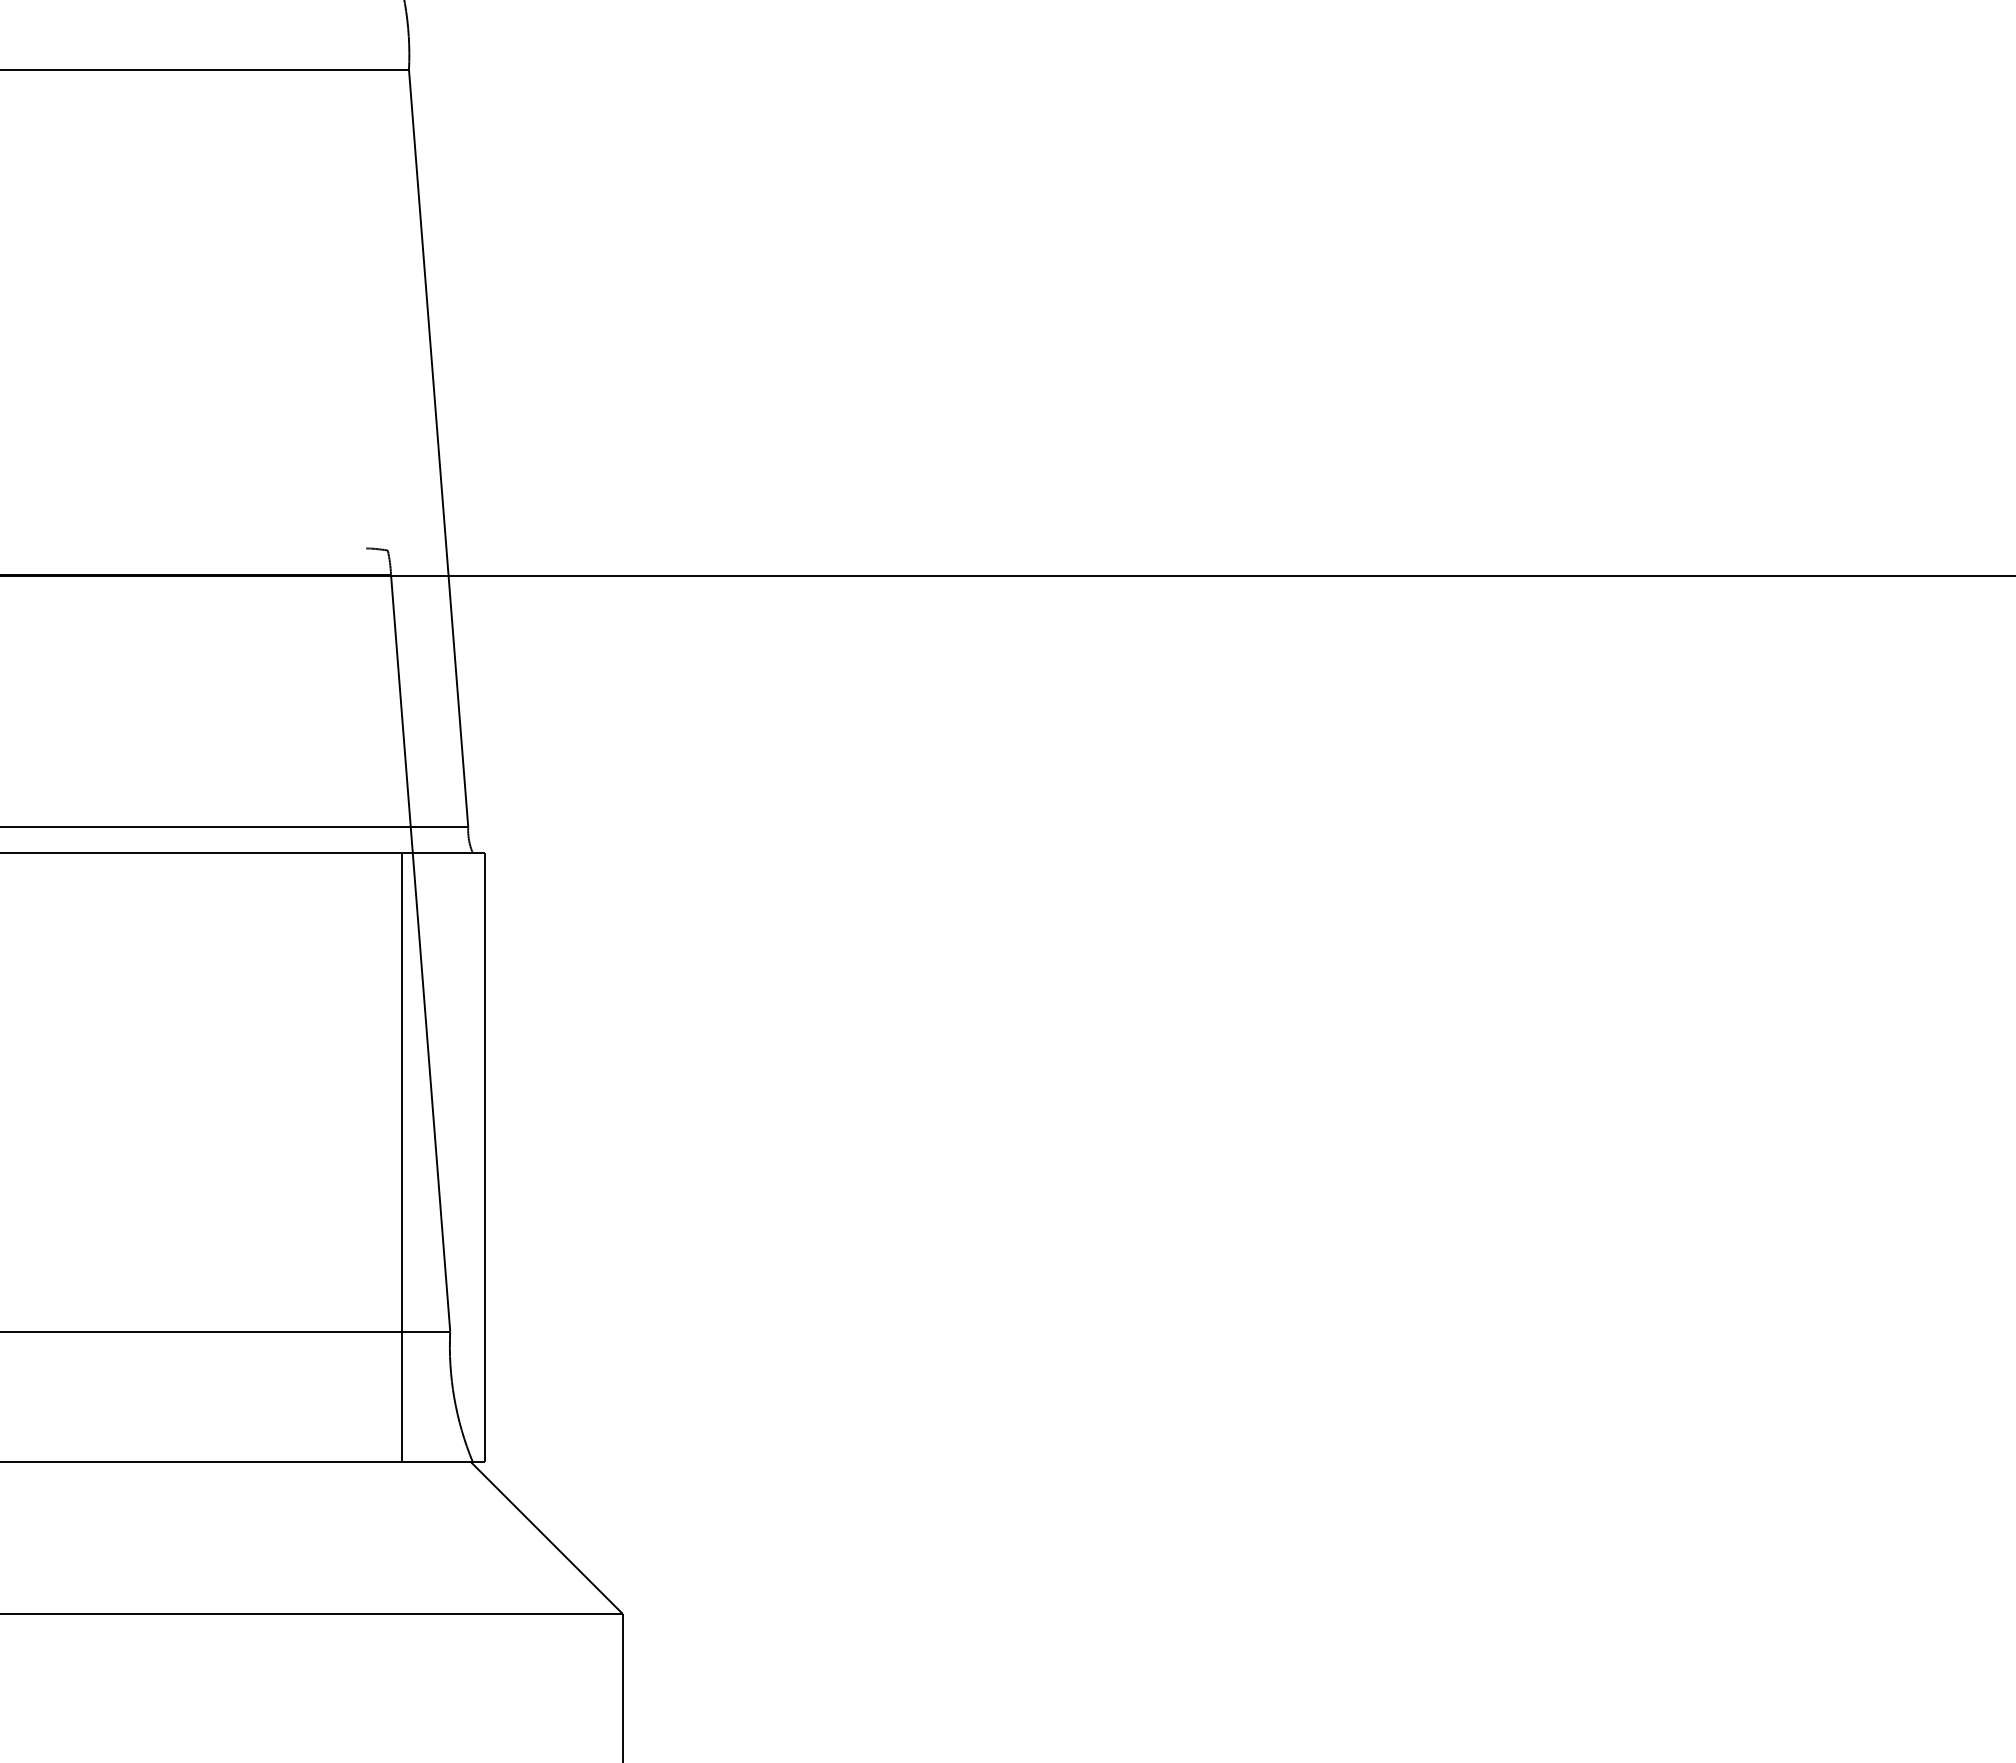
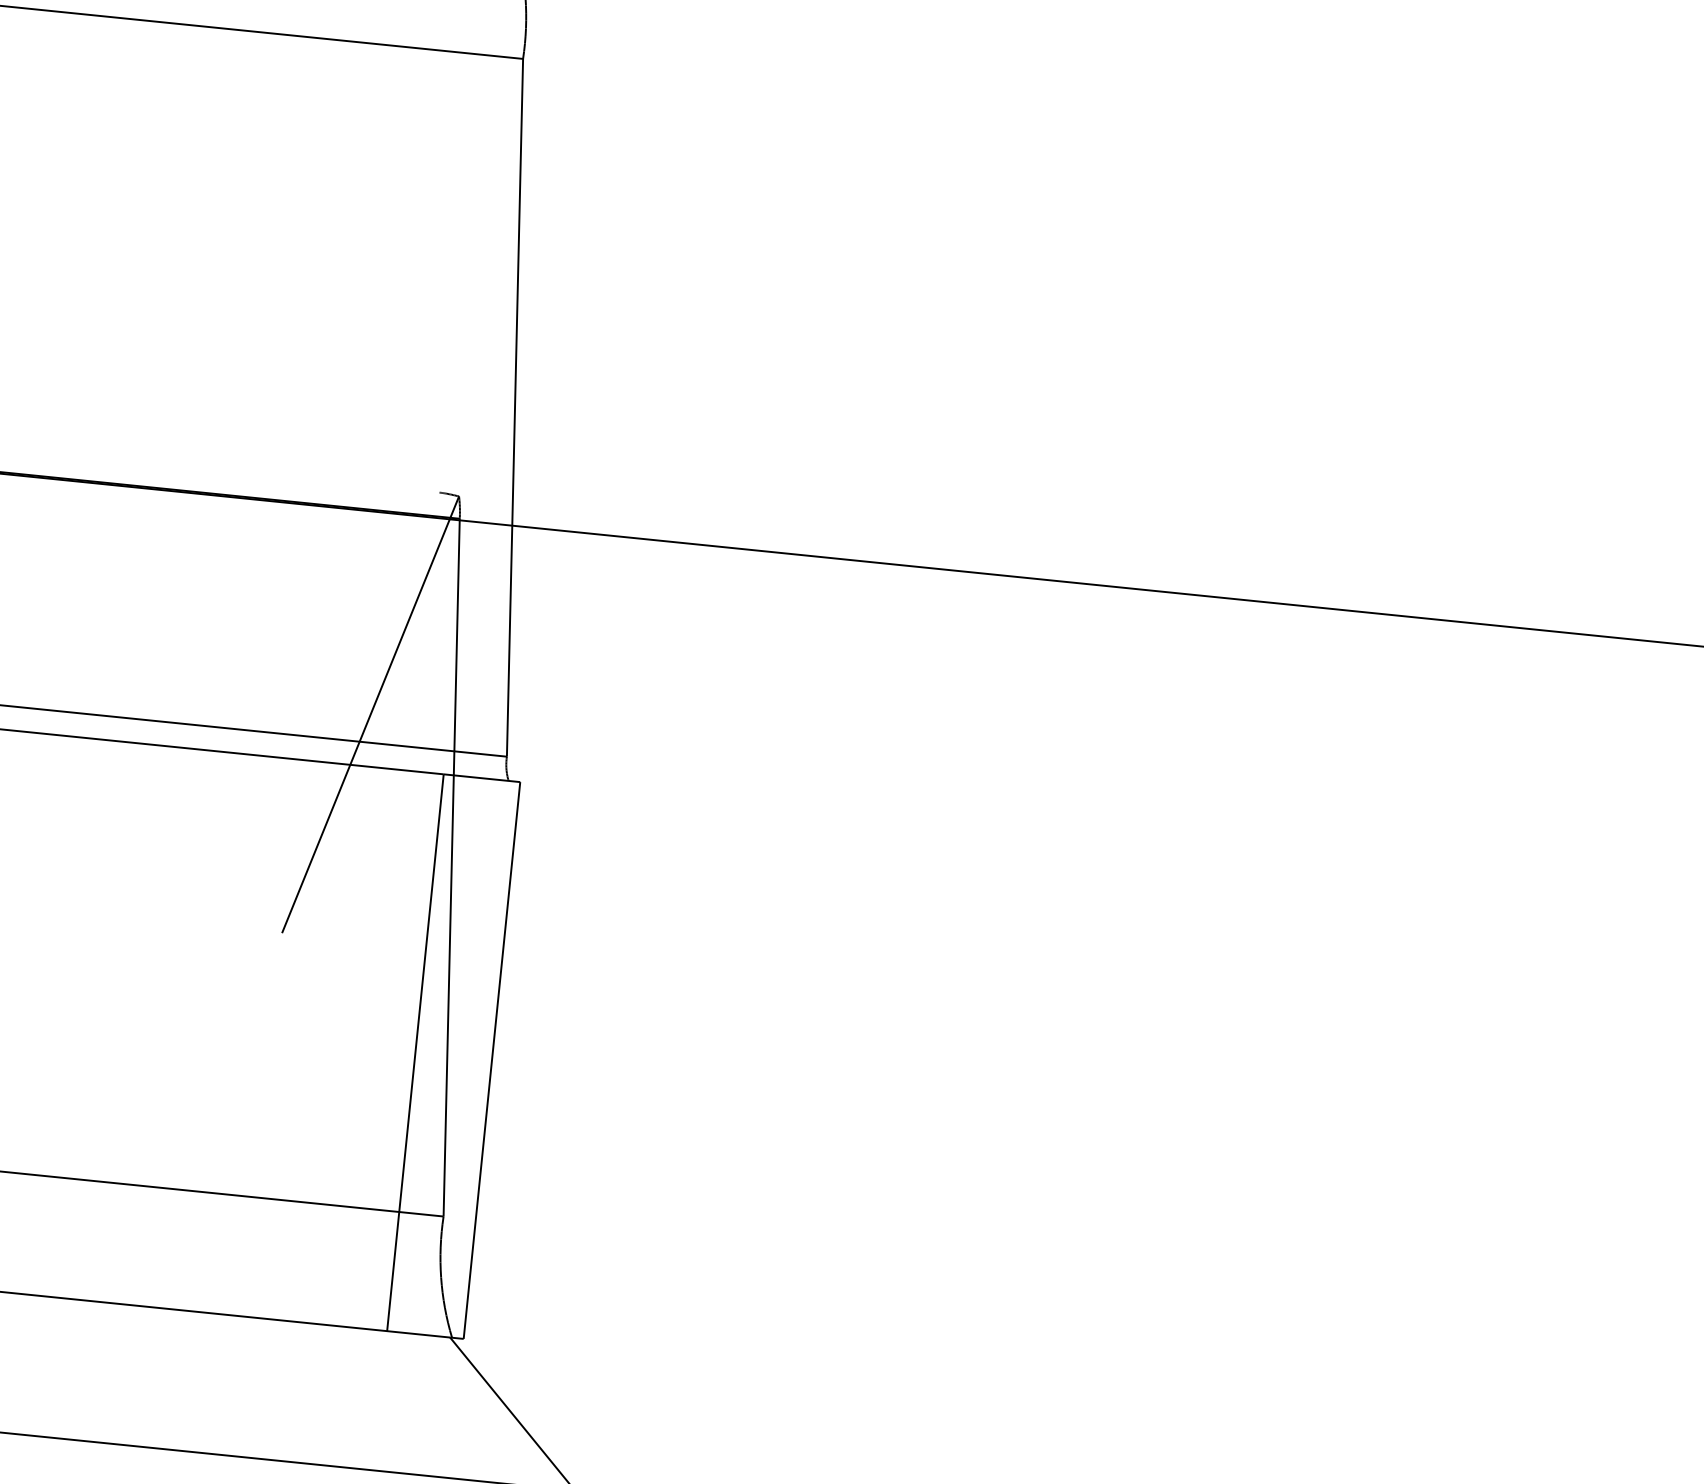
line: (315, 796) -> (370, 714), added

